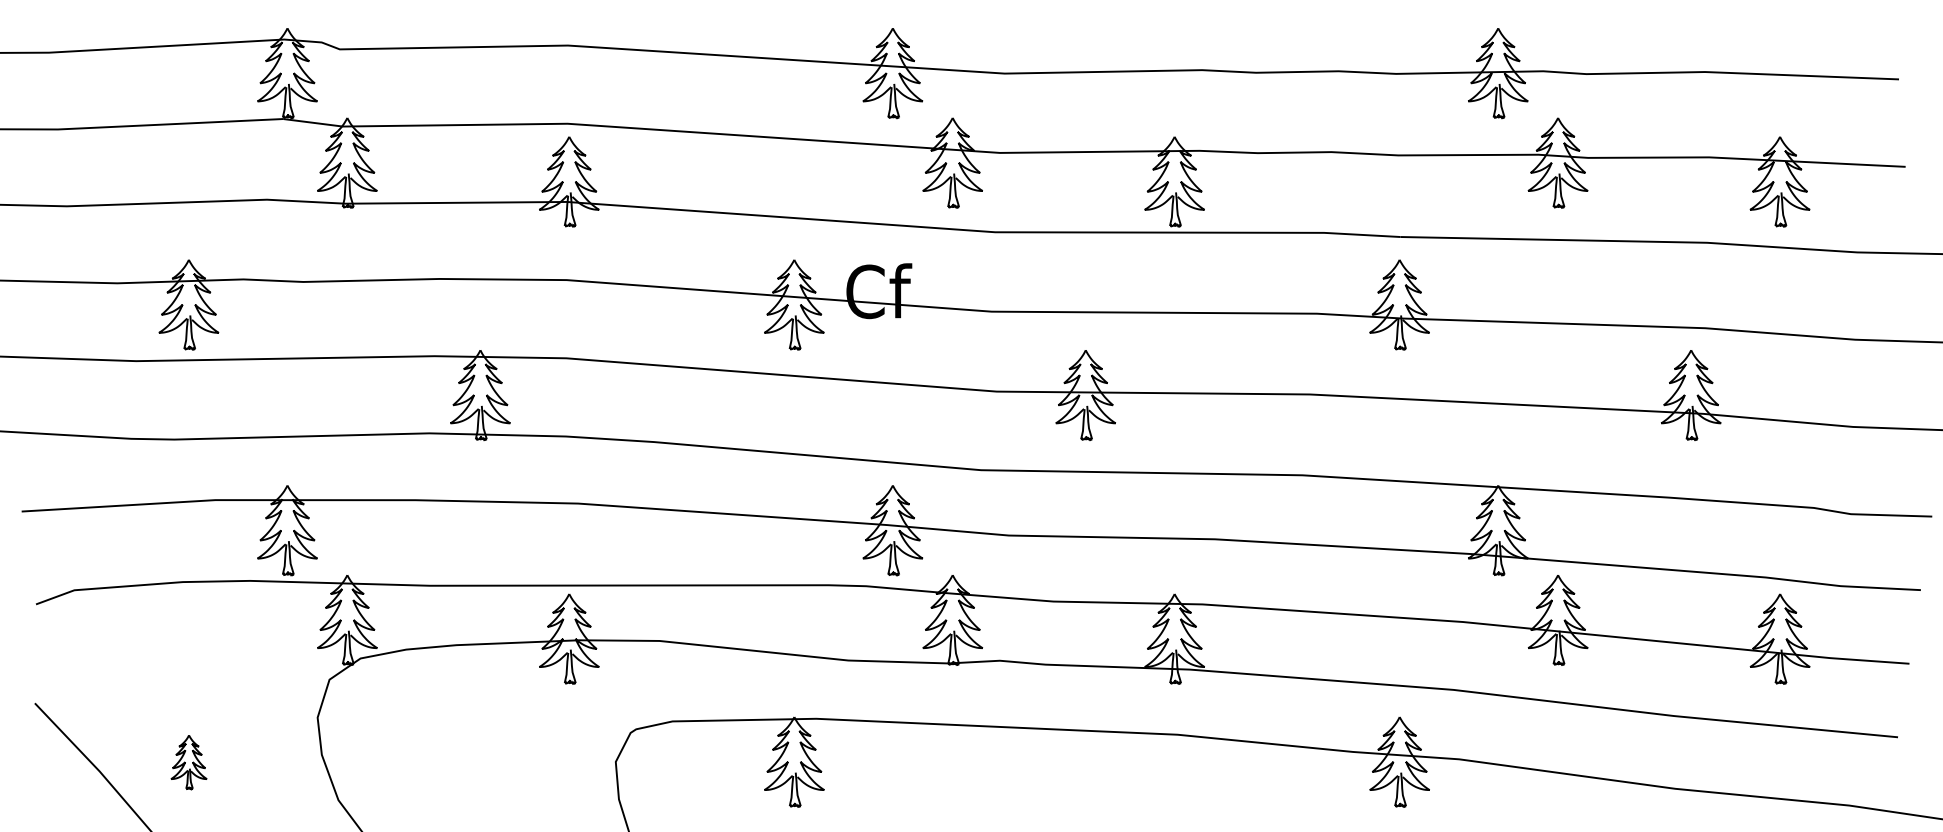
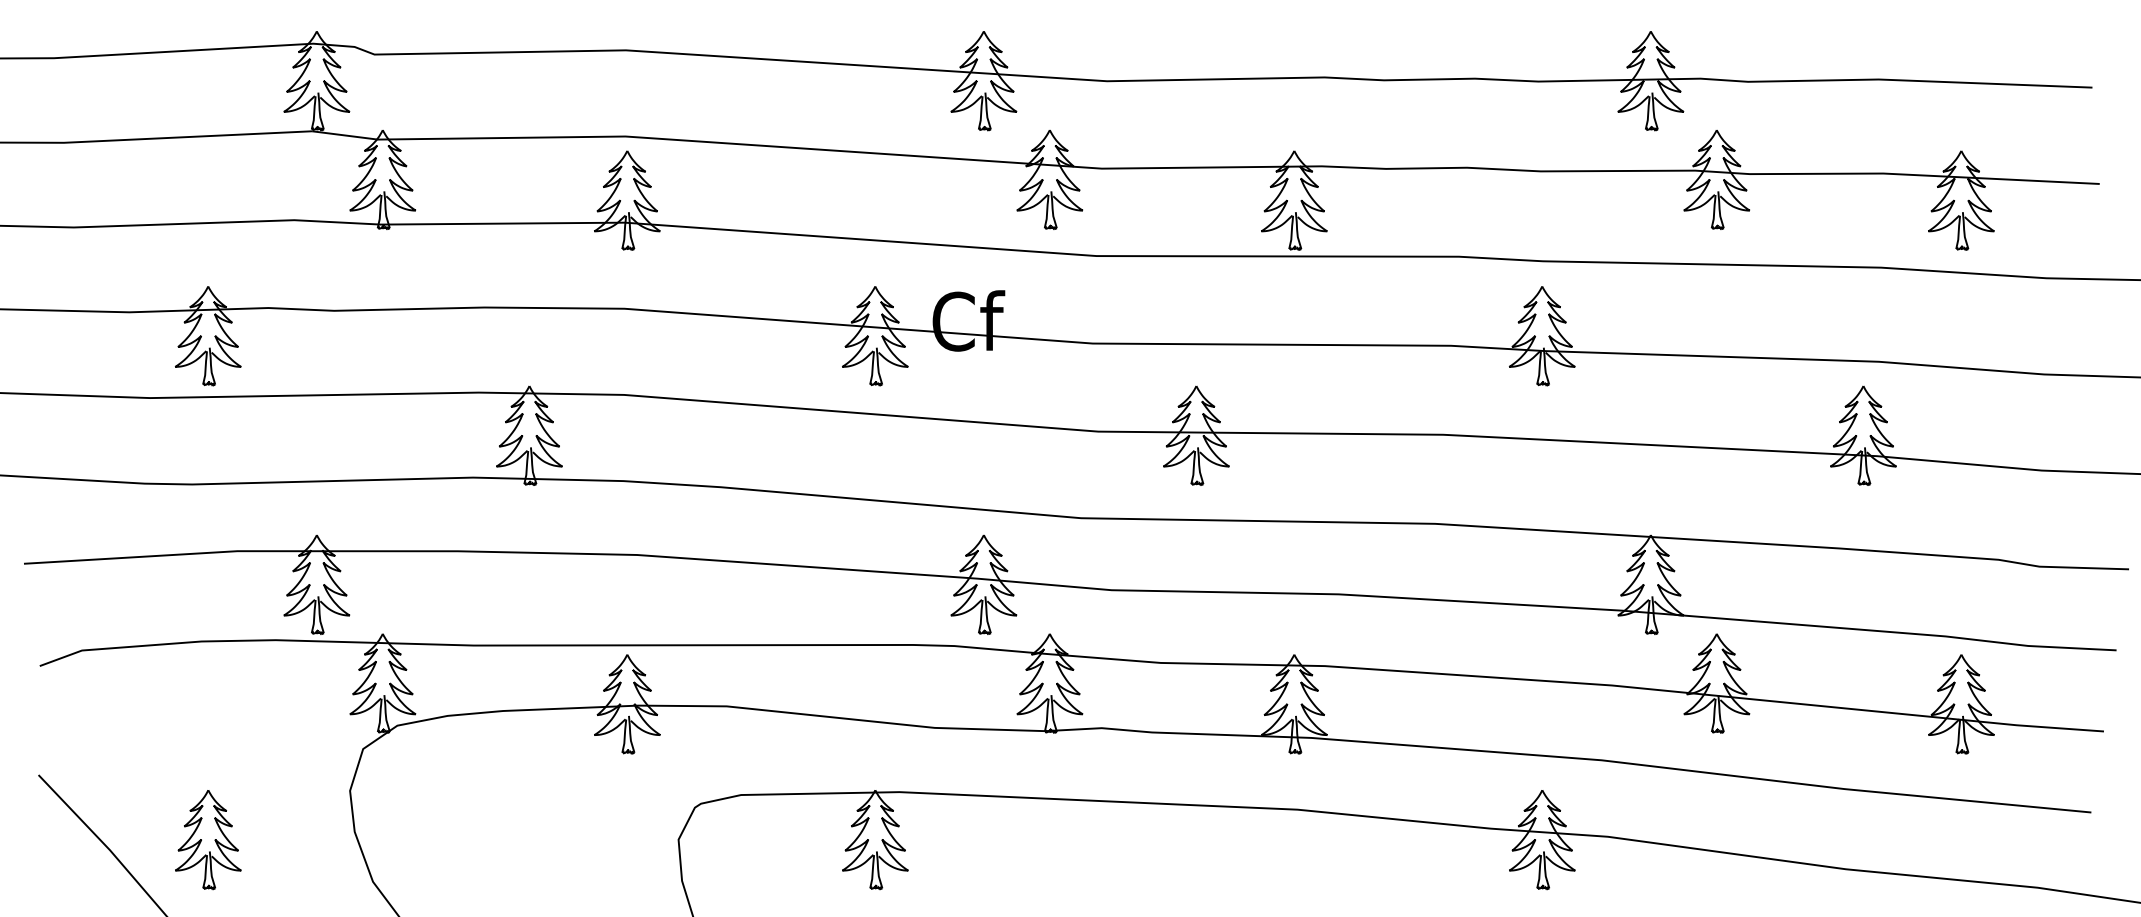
part: (189, 762) -> (208, 840), size x1.67

